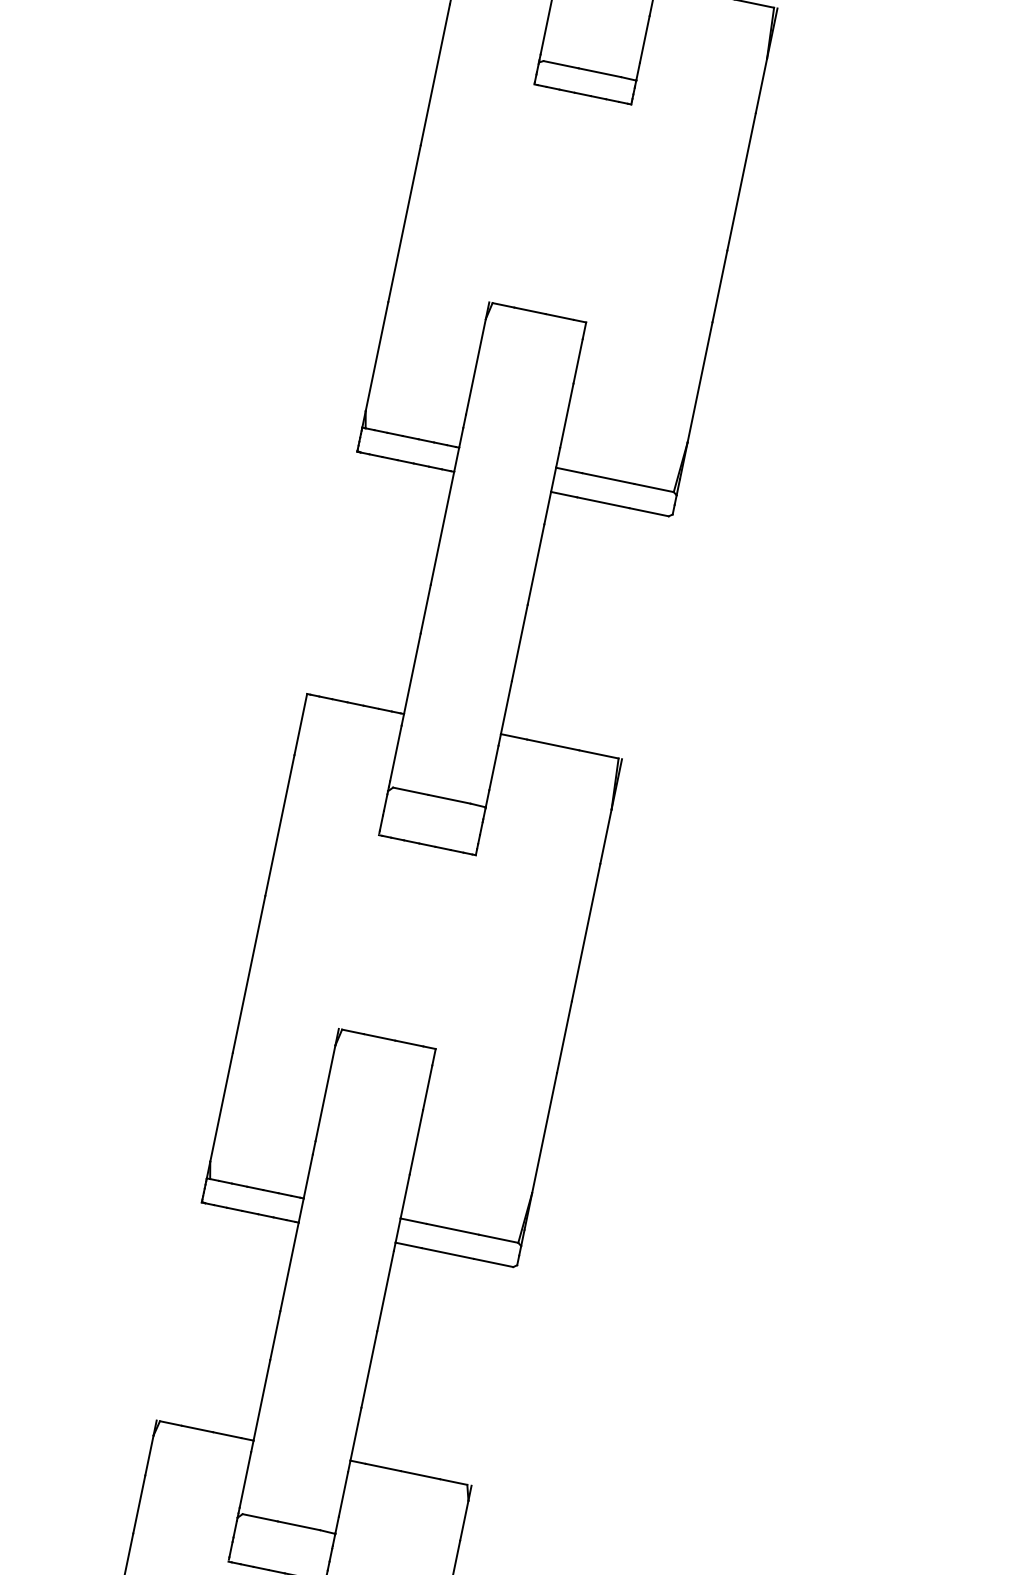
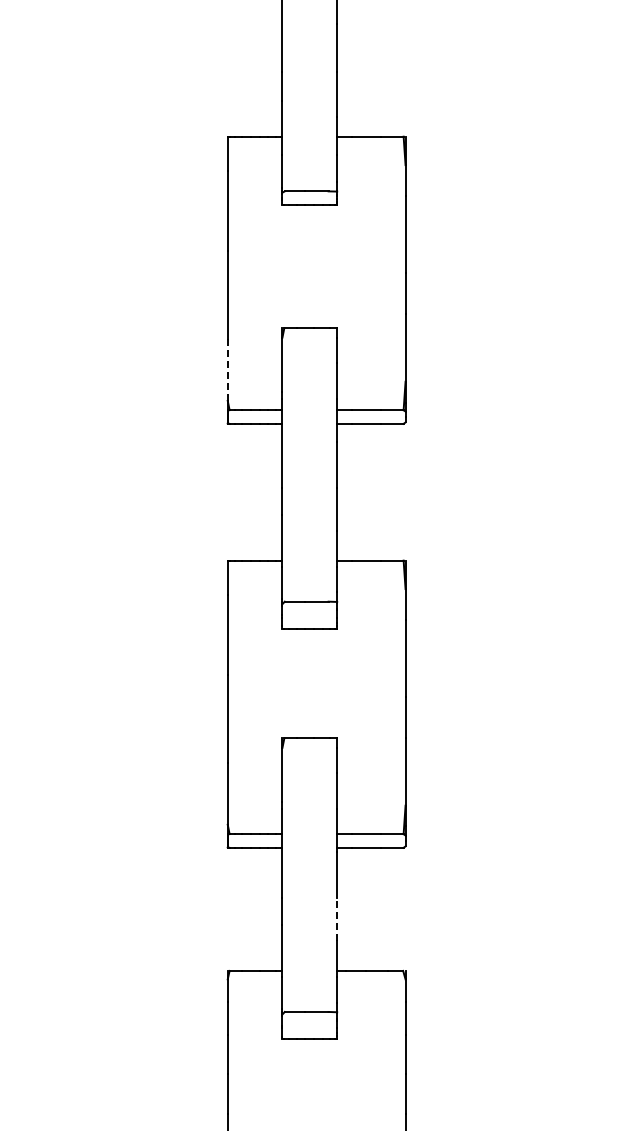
line: (376, 357) -> (227, 370), solid -> dashed
line: (369, 1369) -> (337, 919), solid -> dashed

